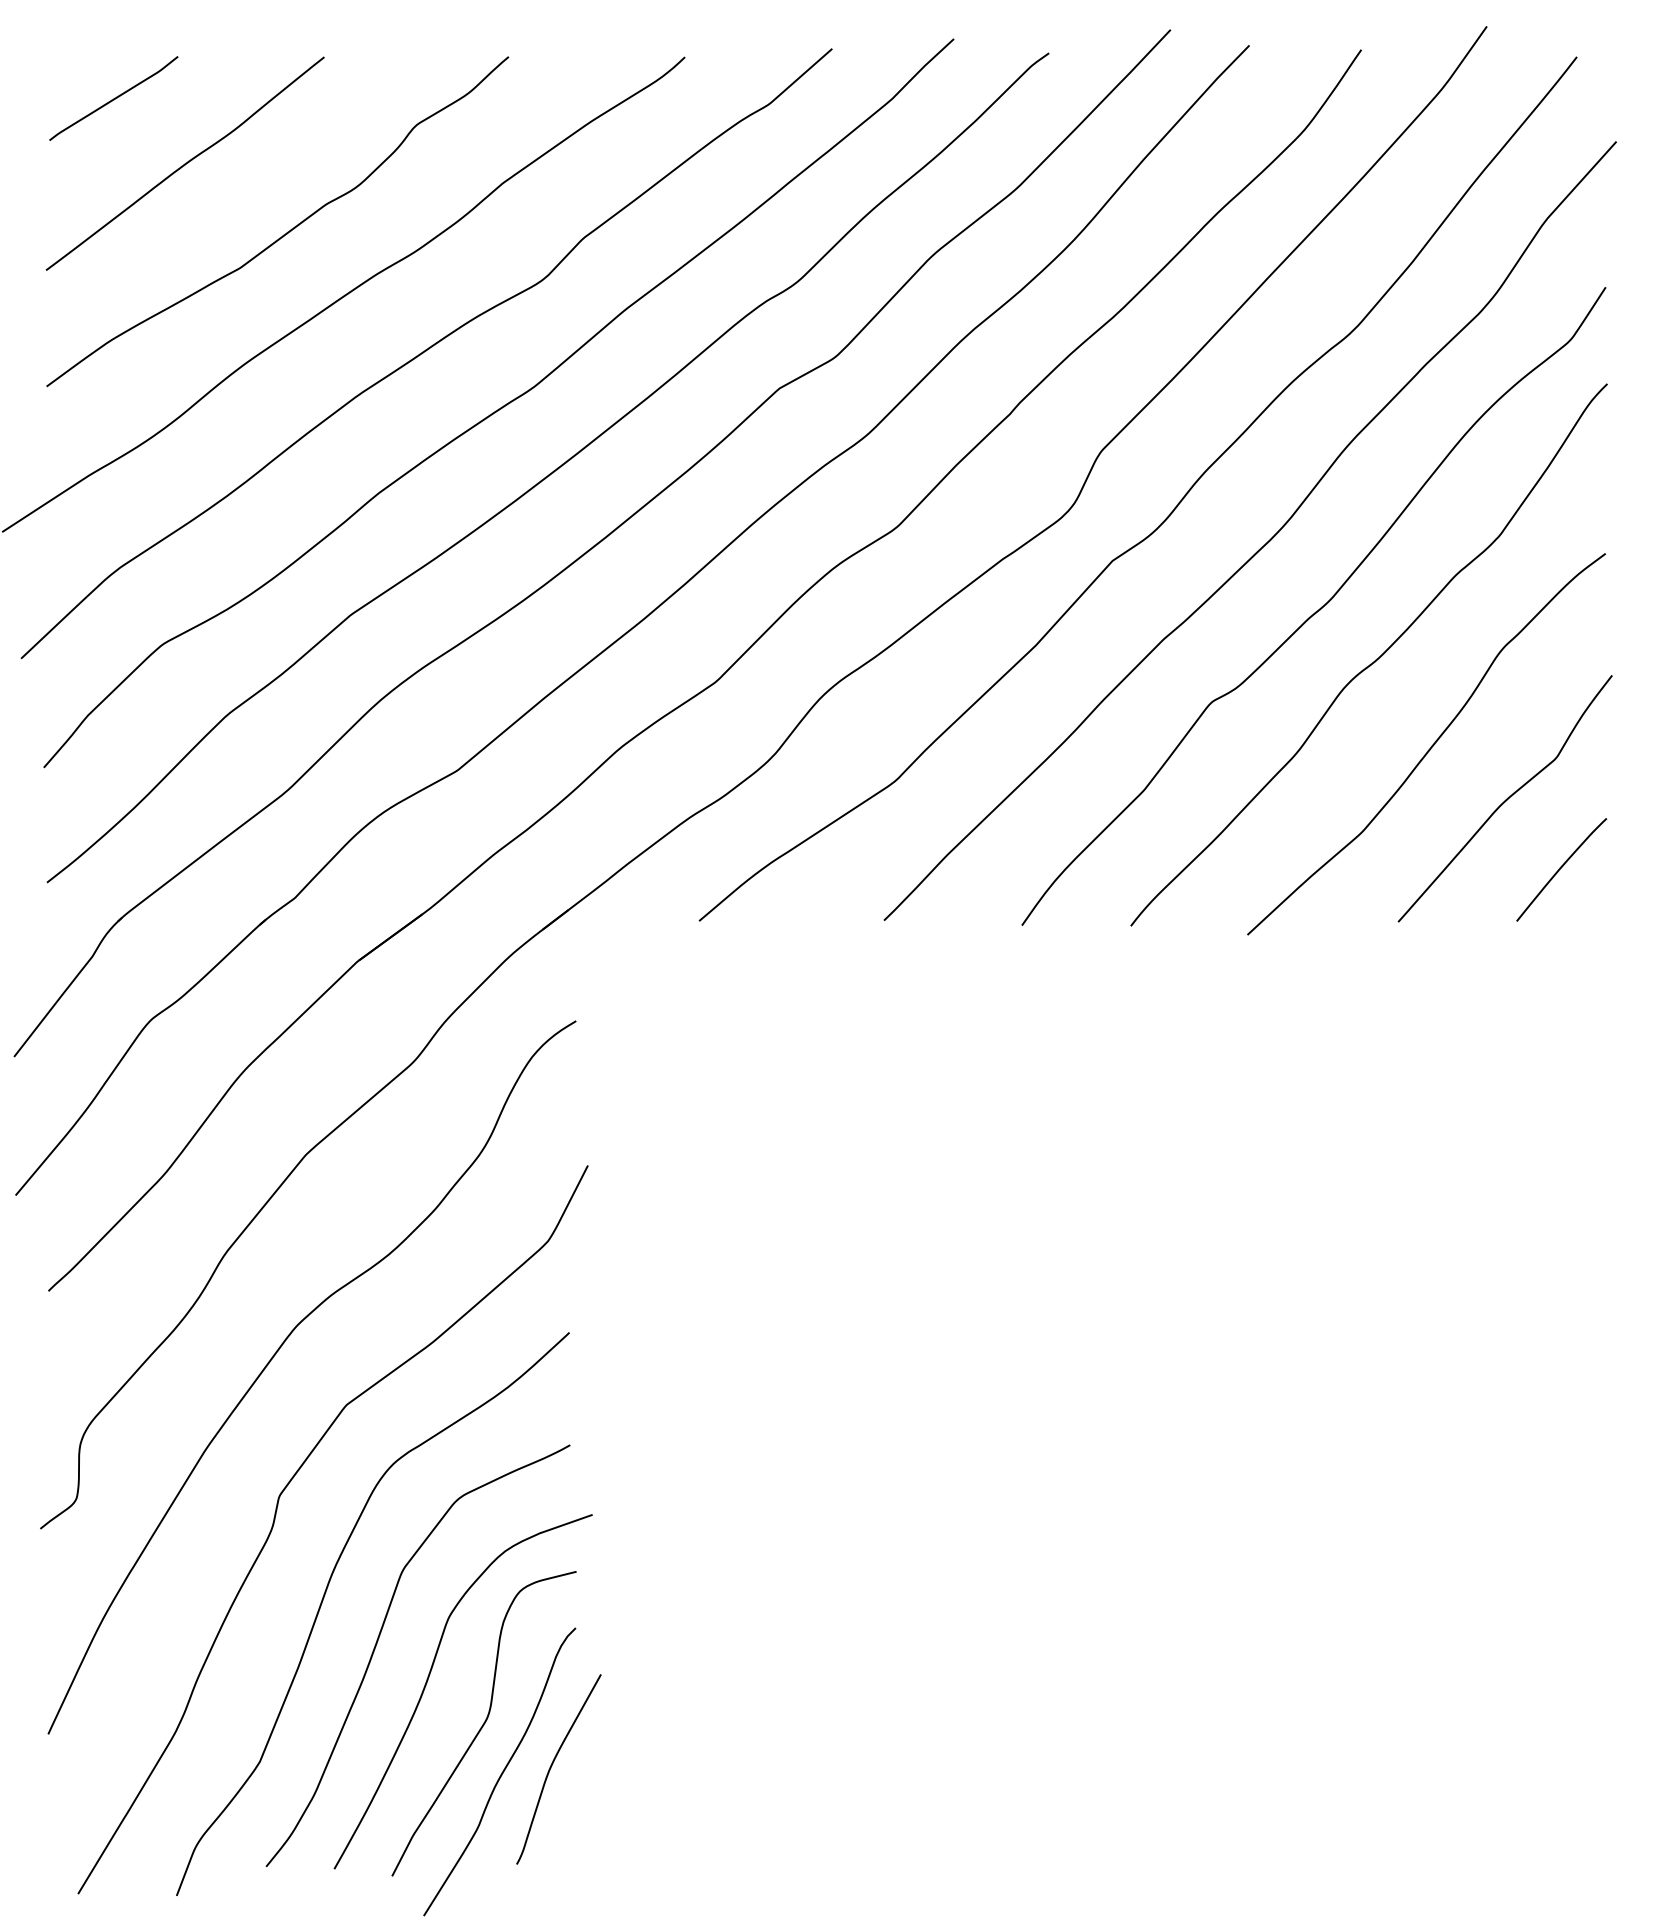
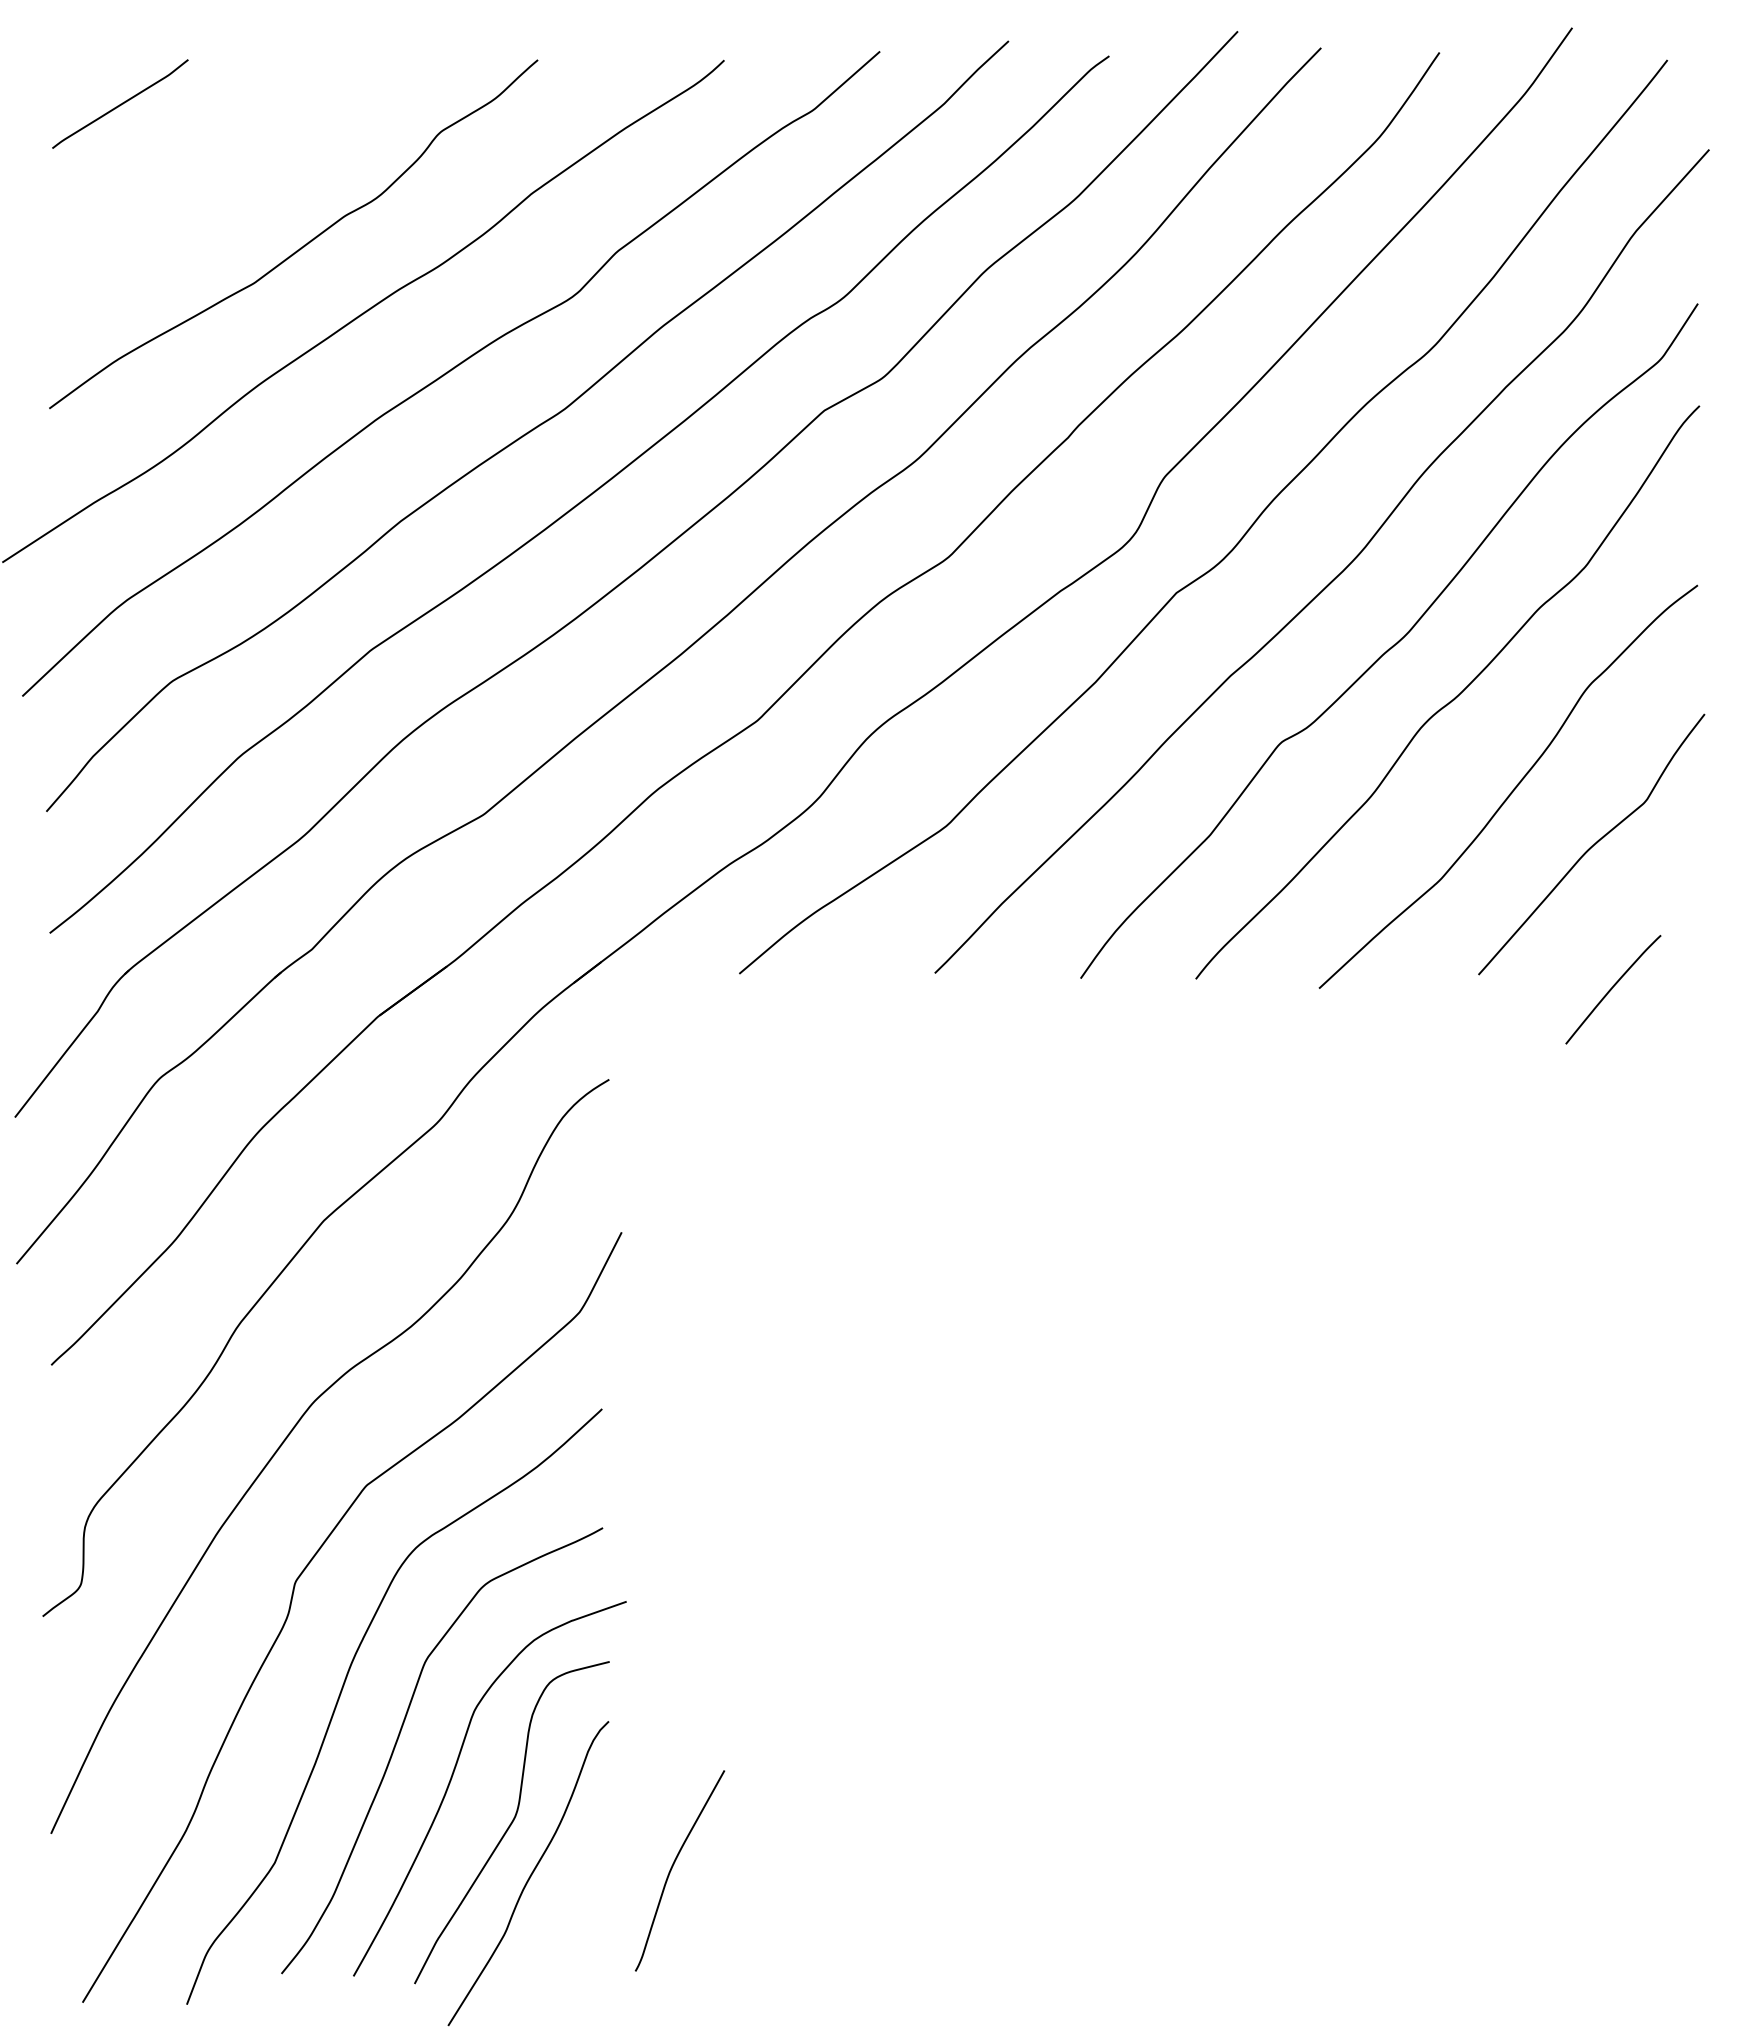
curve: (184, 163) -> (195, 172), removed
curve: (1560, 869) -> (1612, 989), moved
curve: (552, 1765) -> (673, 1866), moved

